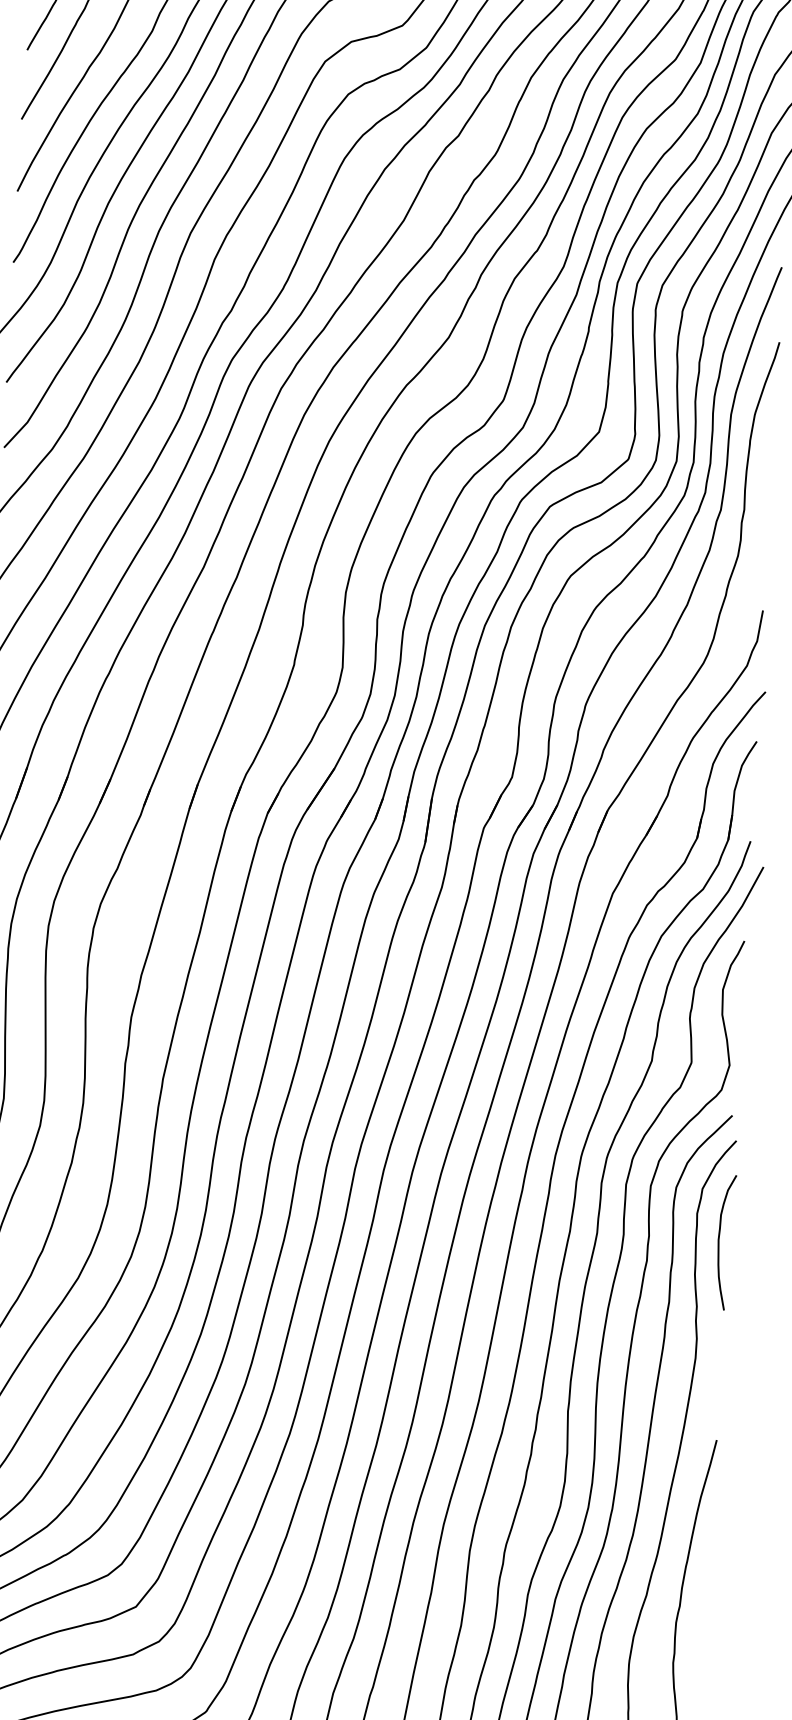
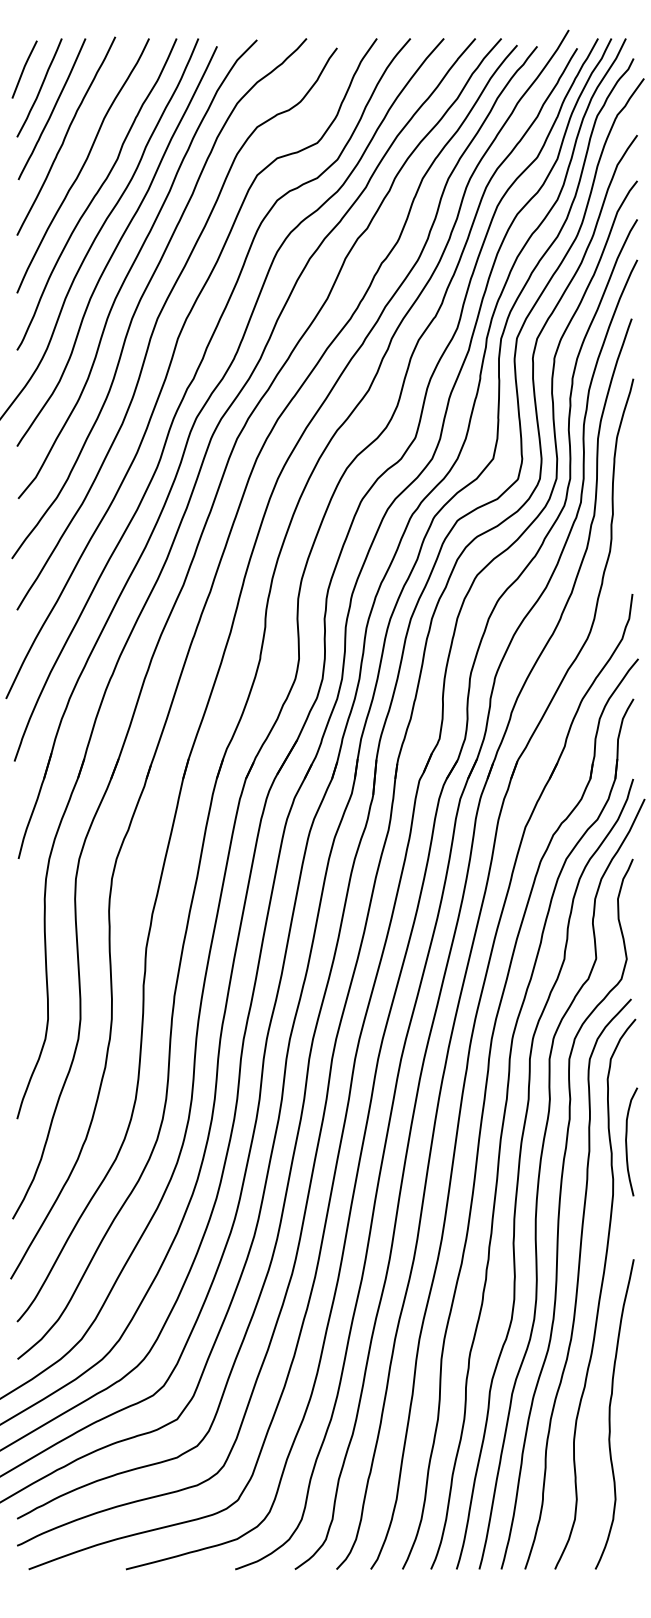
curve: (720, 1244) -> (627, 1143), moved

